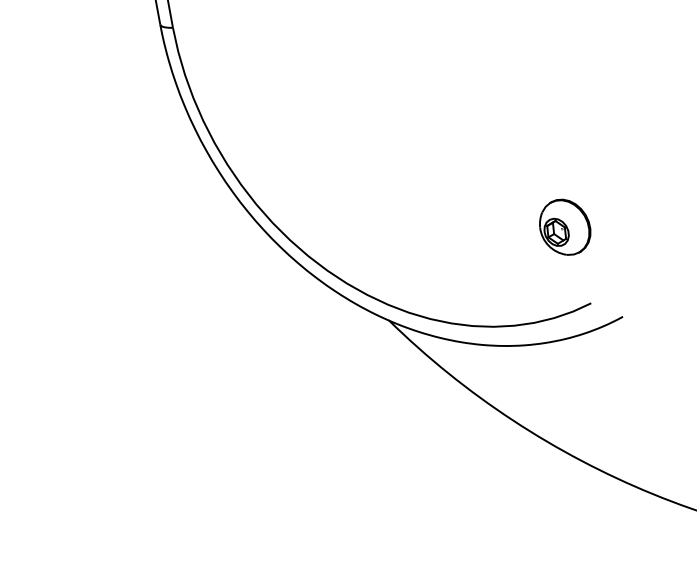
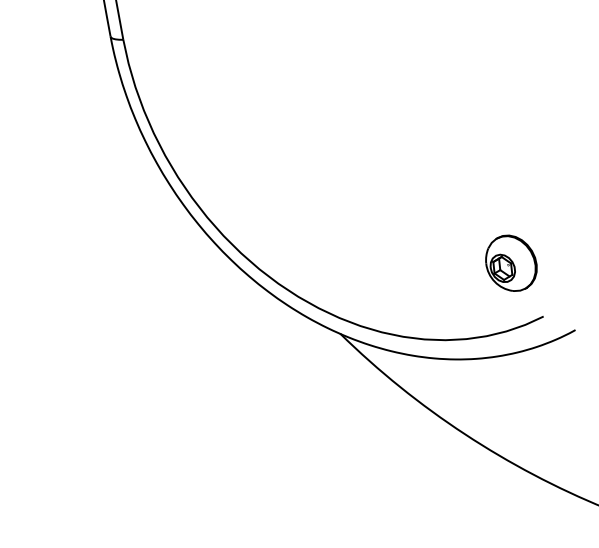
part: (565, 226) -> (511, 262), moved

